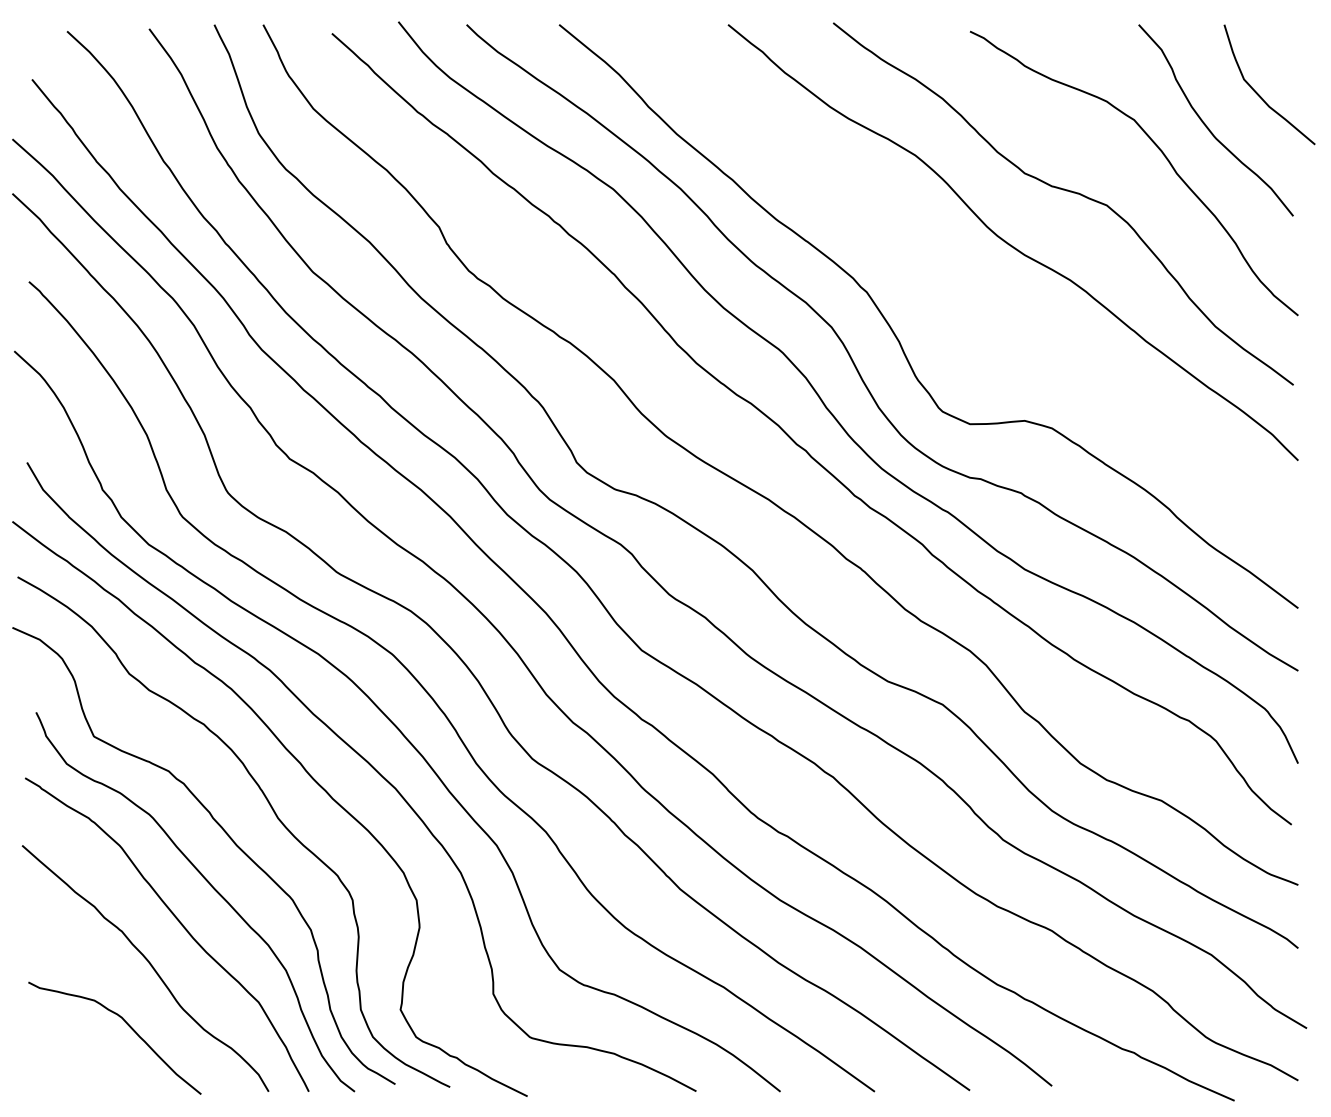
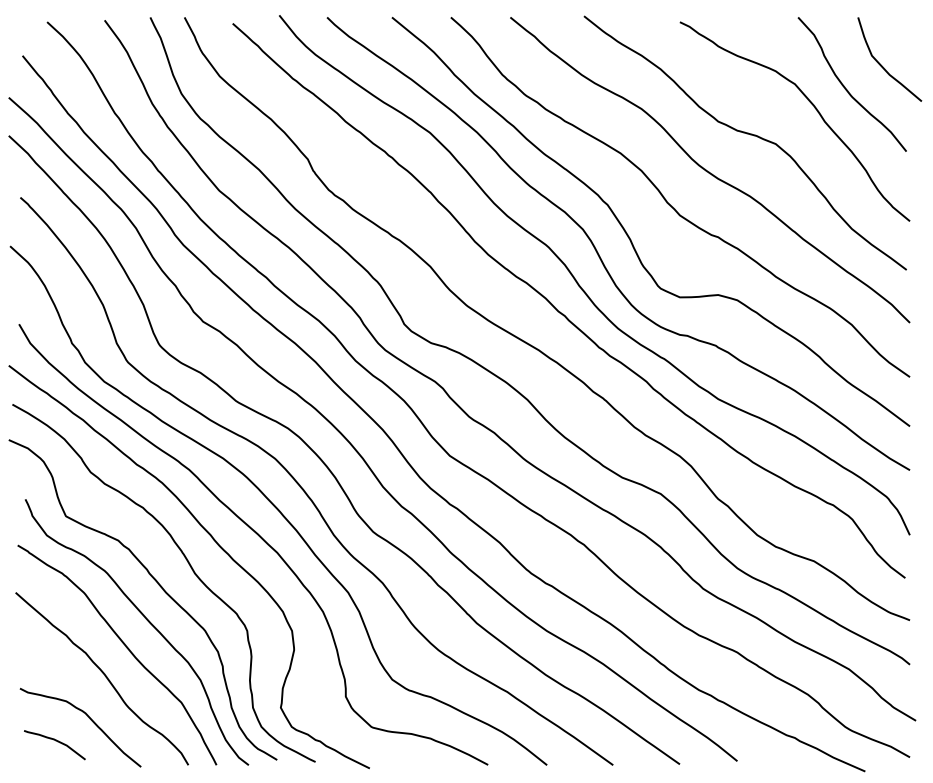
curve: (962, 295) -> (674, 207), added
curve: (79, 1057) -> (55, 741), added

